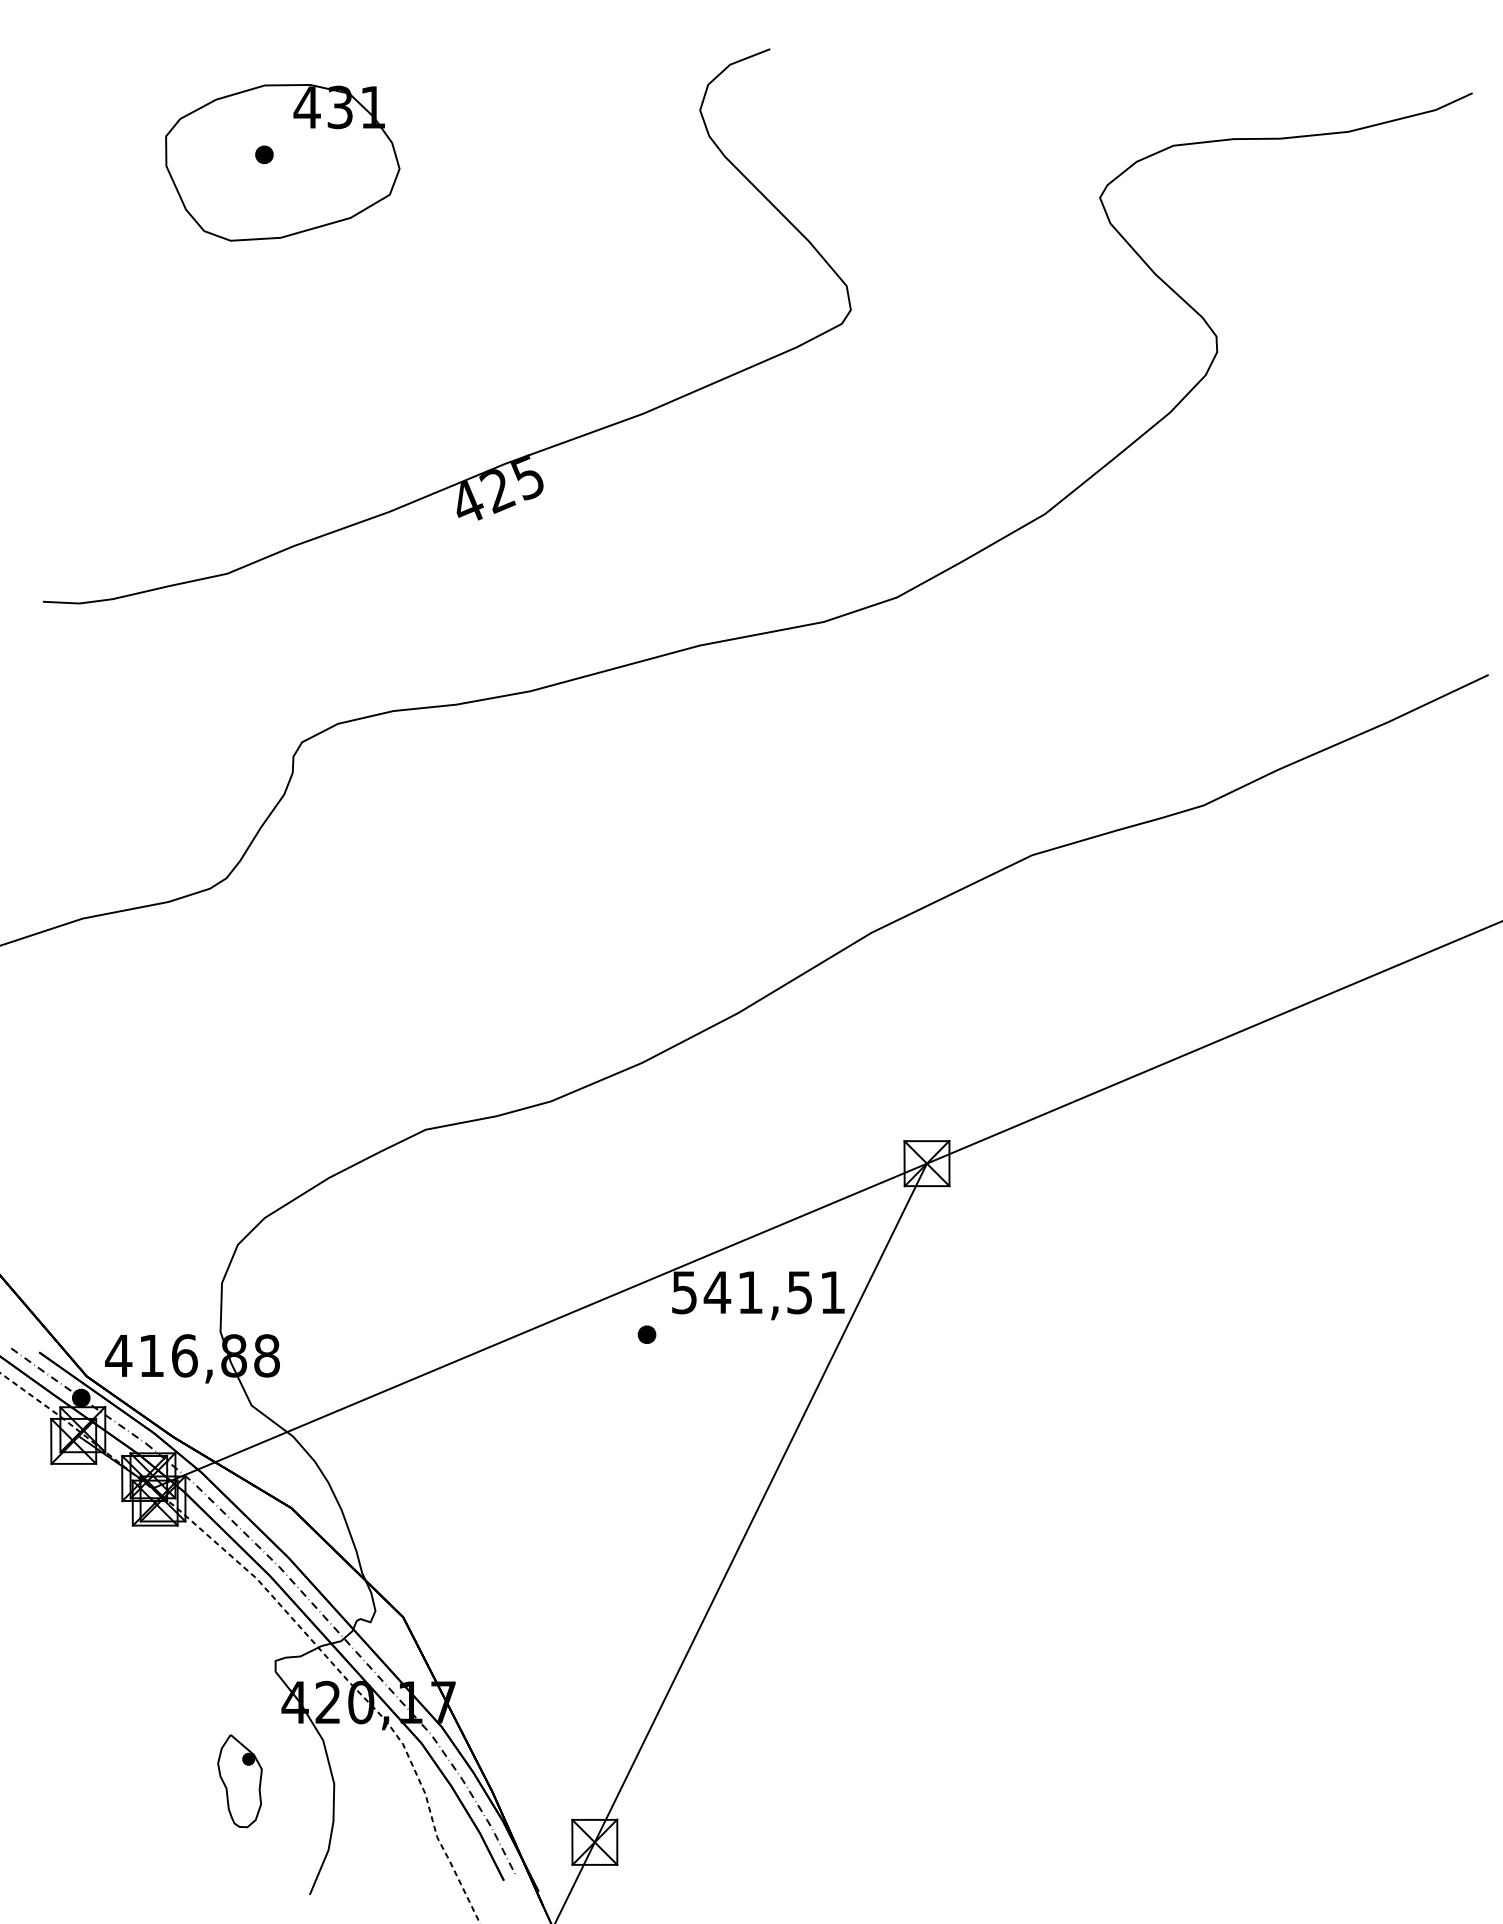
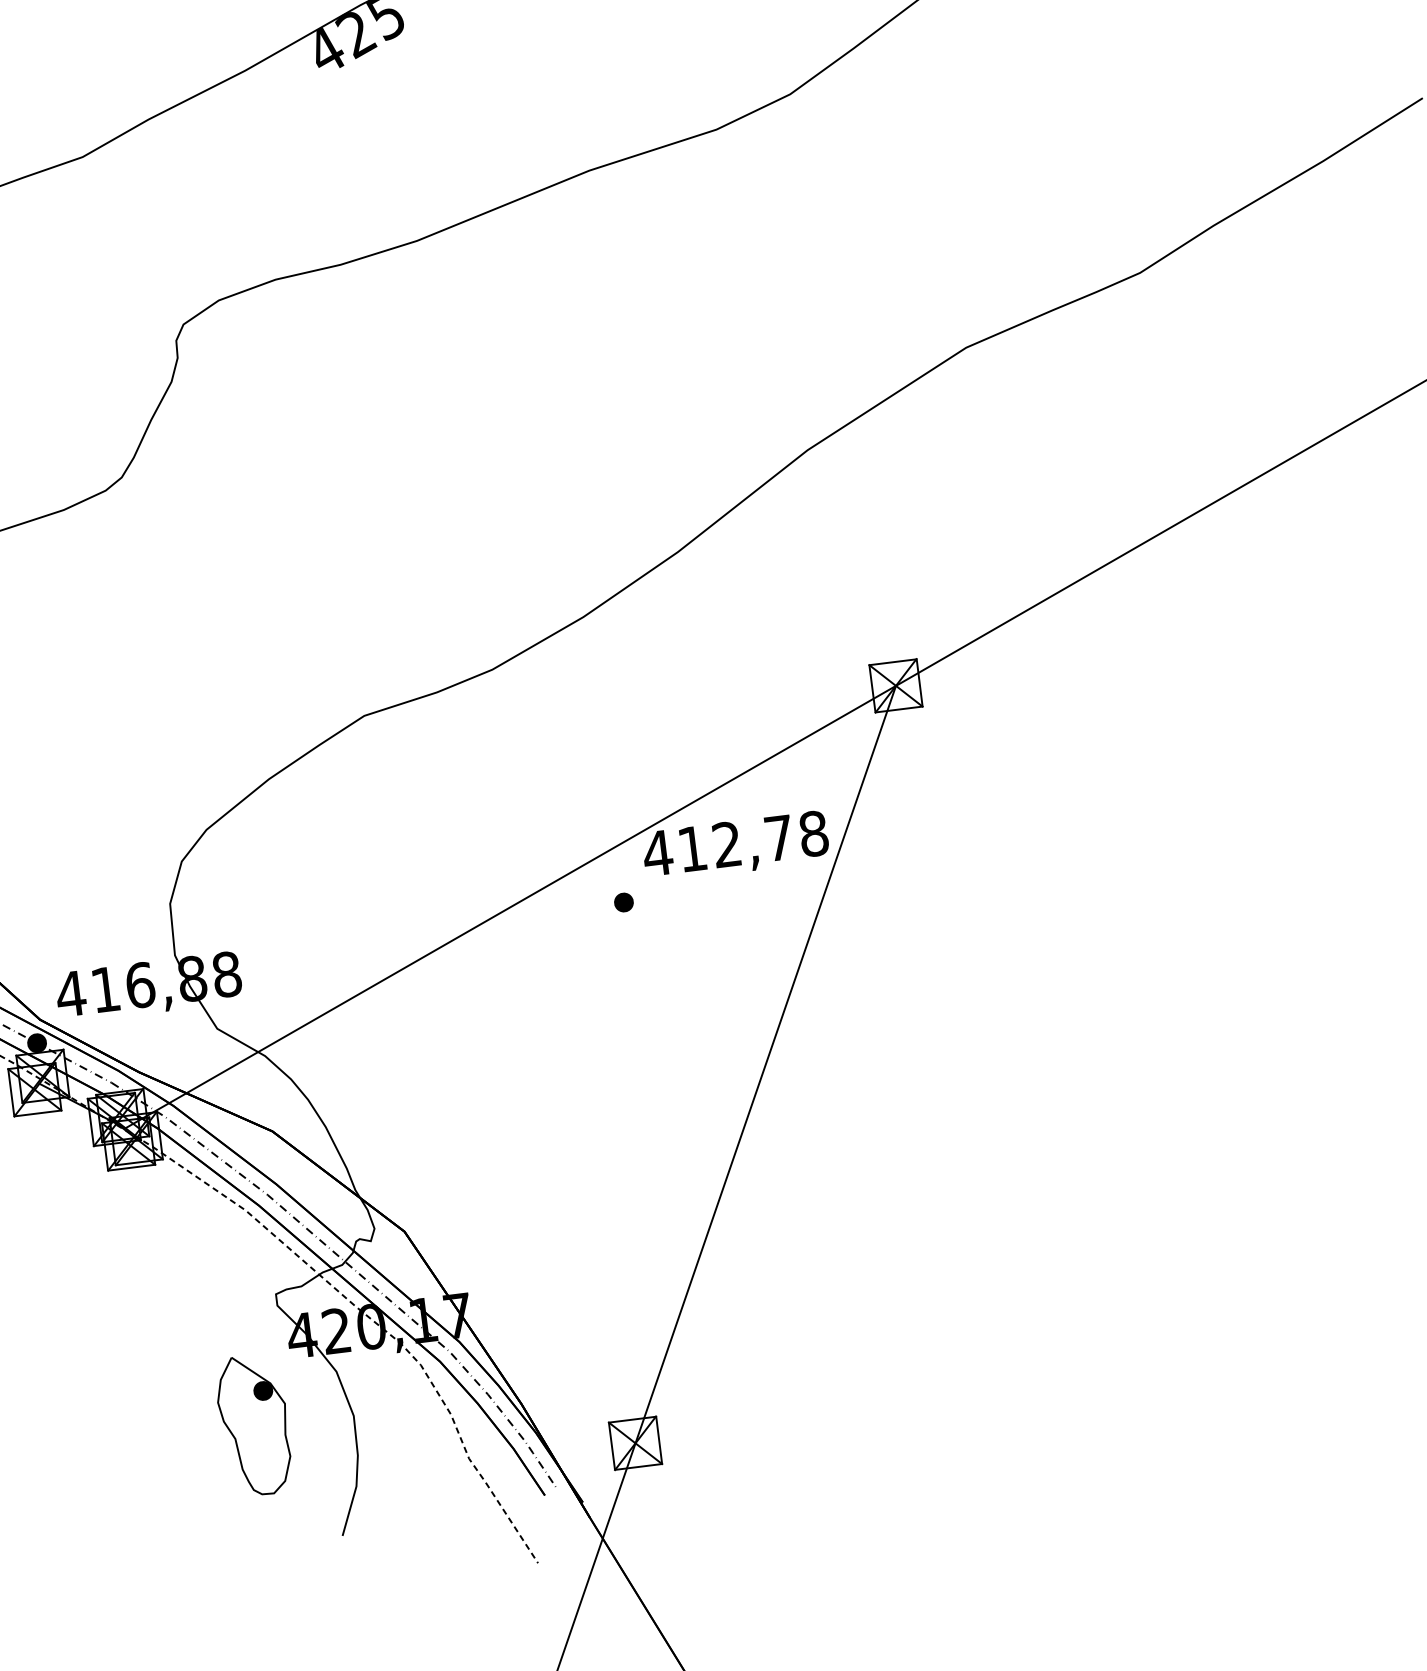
text: (757, 1292) -> (734, 843), 541,51 -> 412,78
part: (239, 1780) -> (253, 1424), size x1.43

